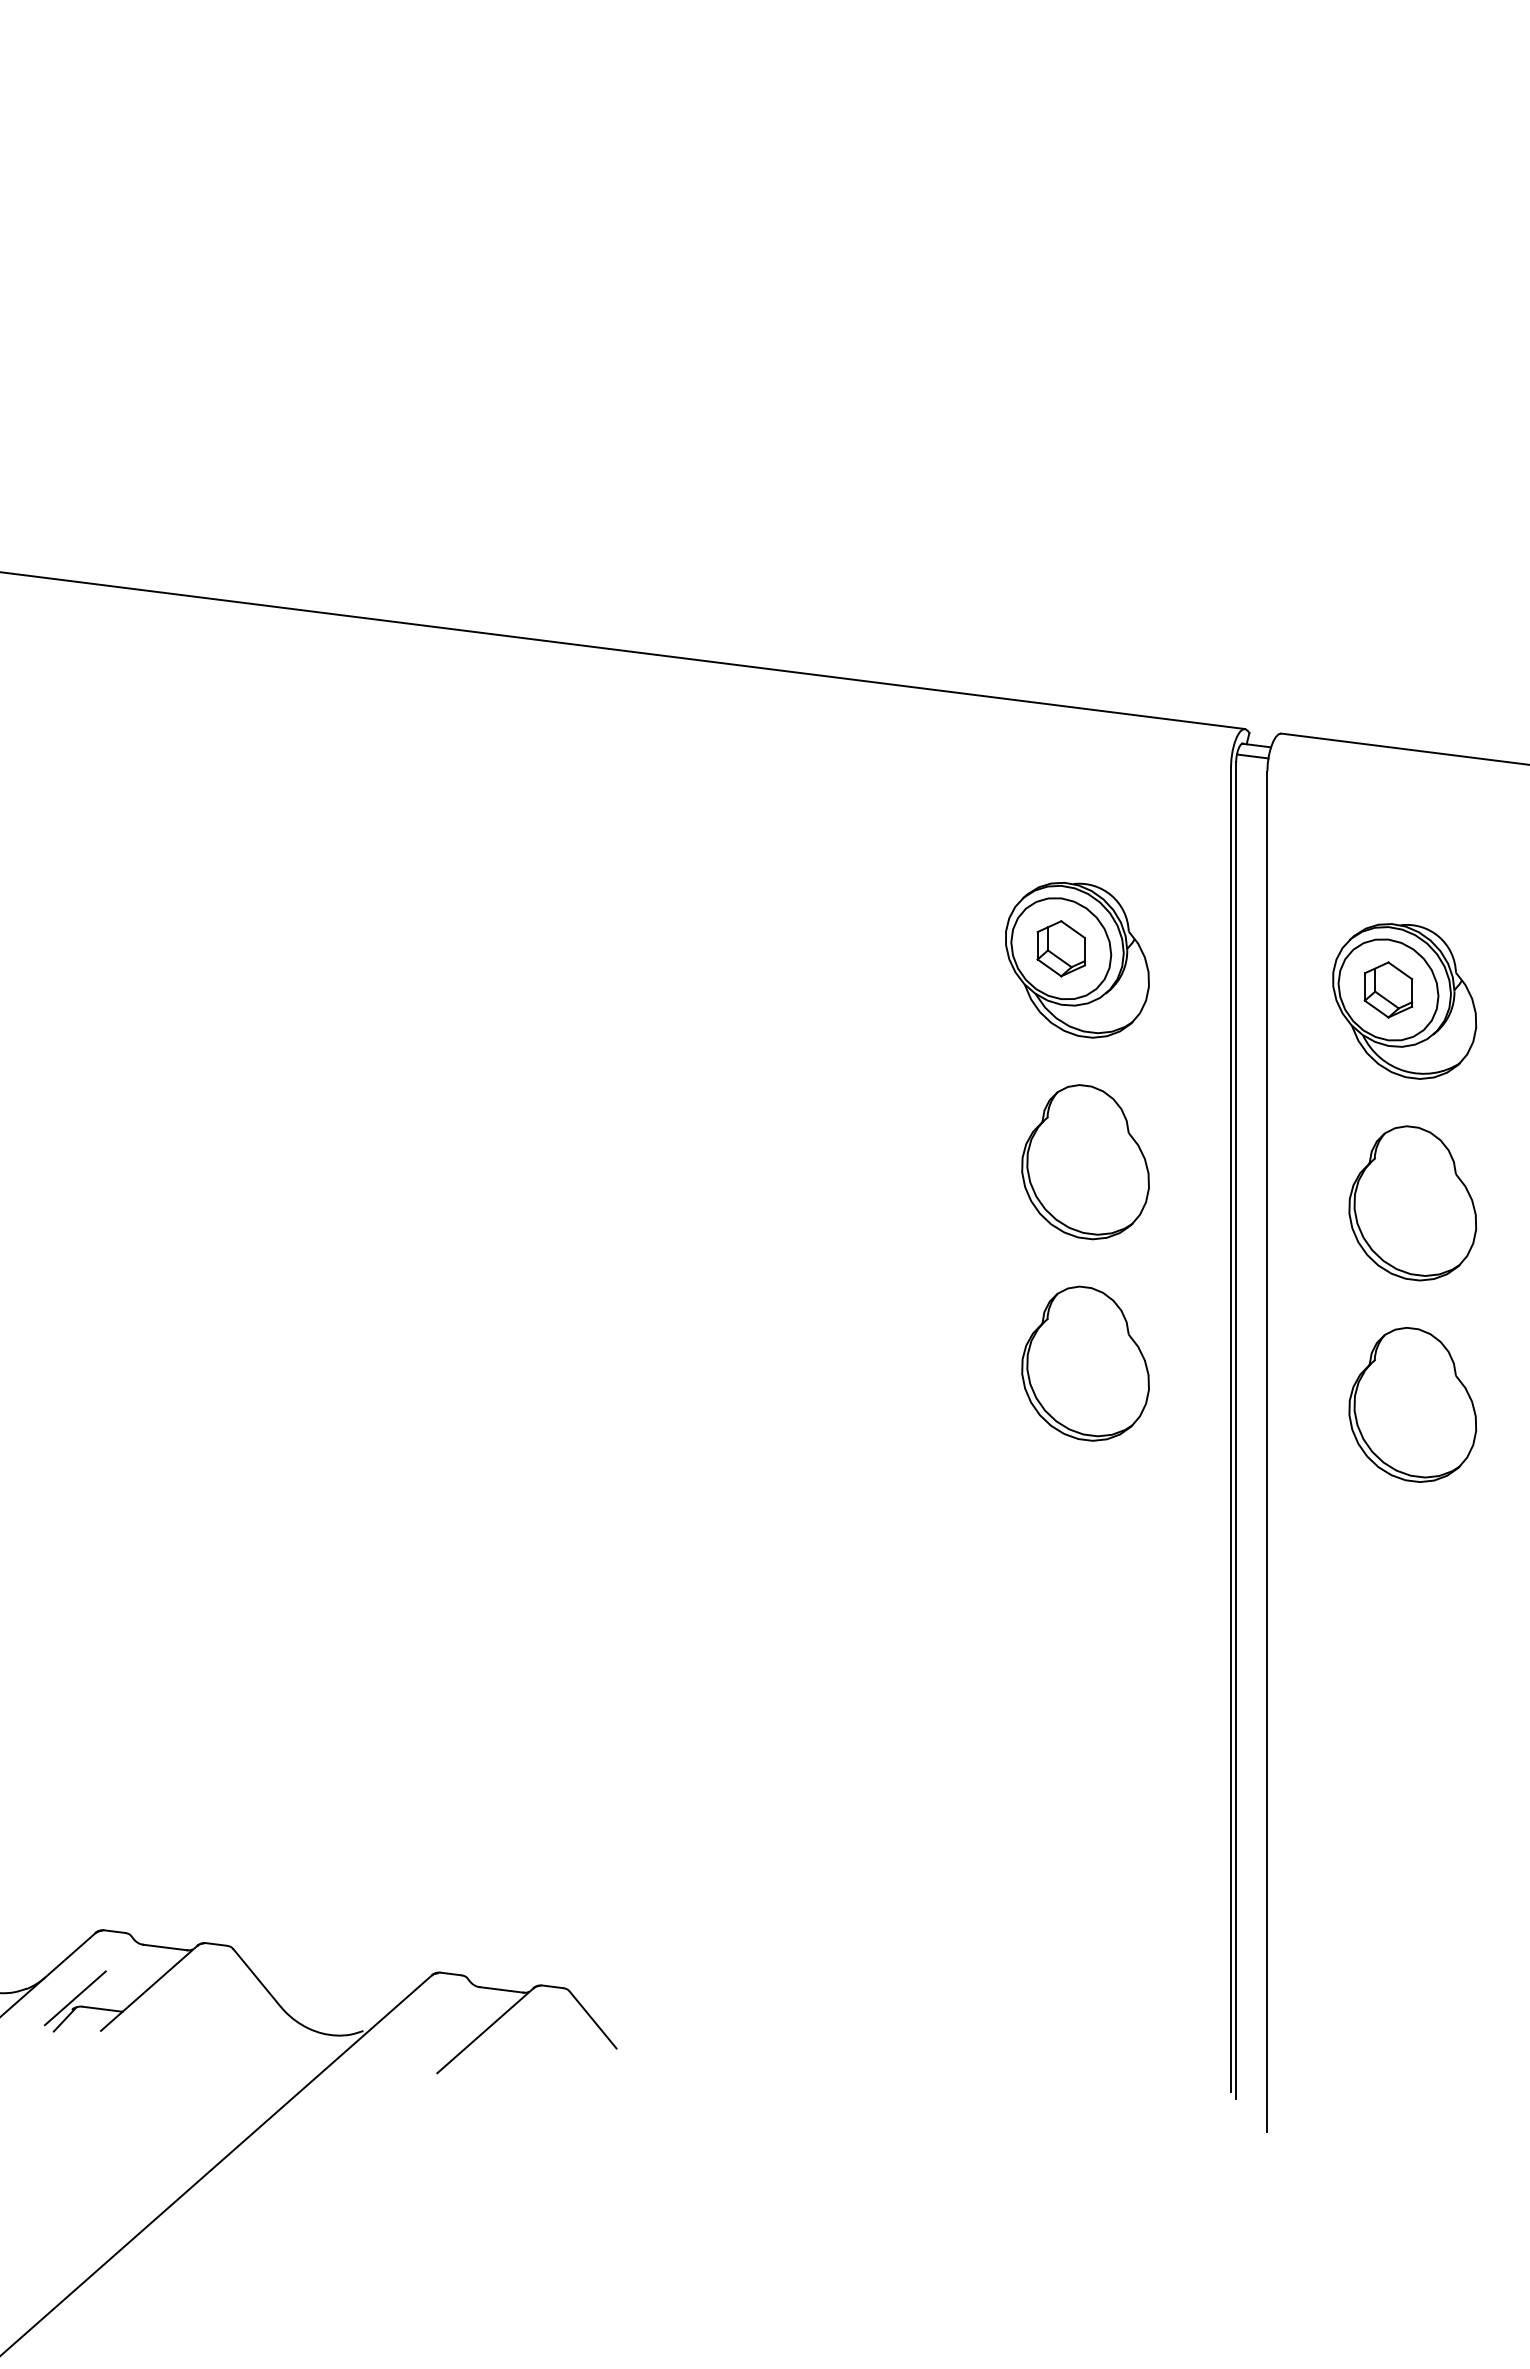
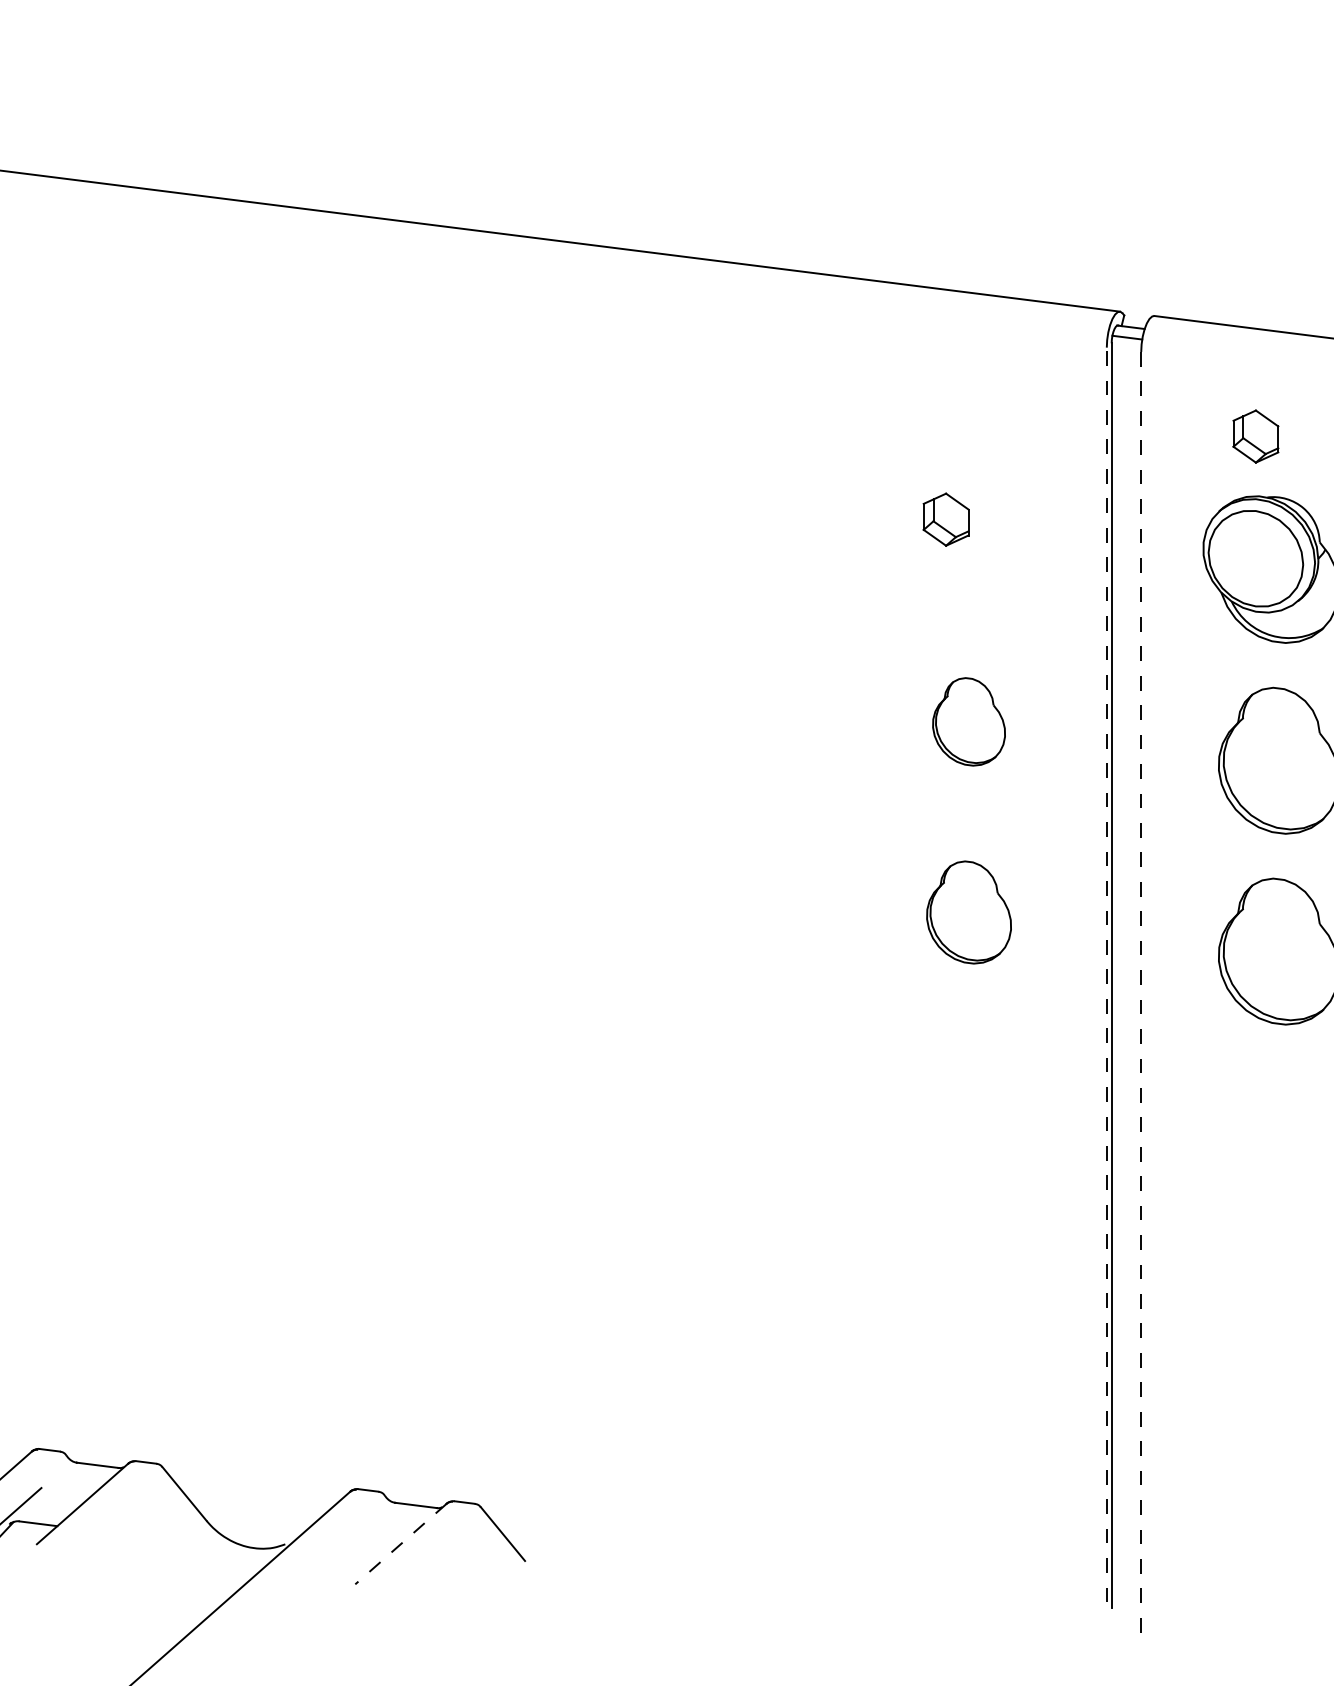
part: (1077, 959) -> (961, 529), removed
part: (1388, 989) -> (1255, 436), moved
part: (1085, 1162) -> (969, 722), size x0.6
part: (1085, 1363) -> (969, 912), size x0.7
line: (1231, 1429) -> (1107, 974), solid -> dashed
line: (1267, 1452) -> (1141, 996), solid -> dashed
line: (485, 2030) -> (400, 1543), solid -> dashed

